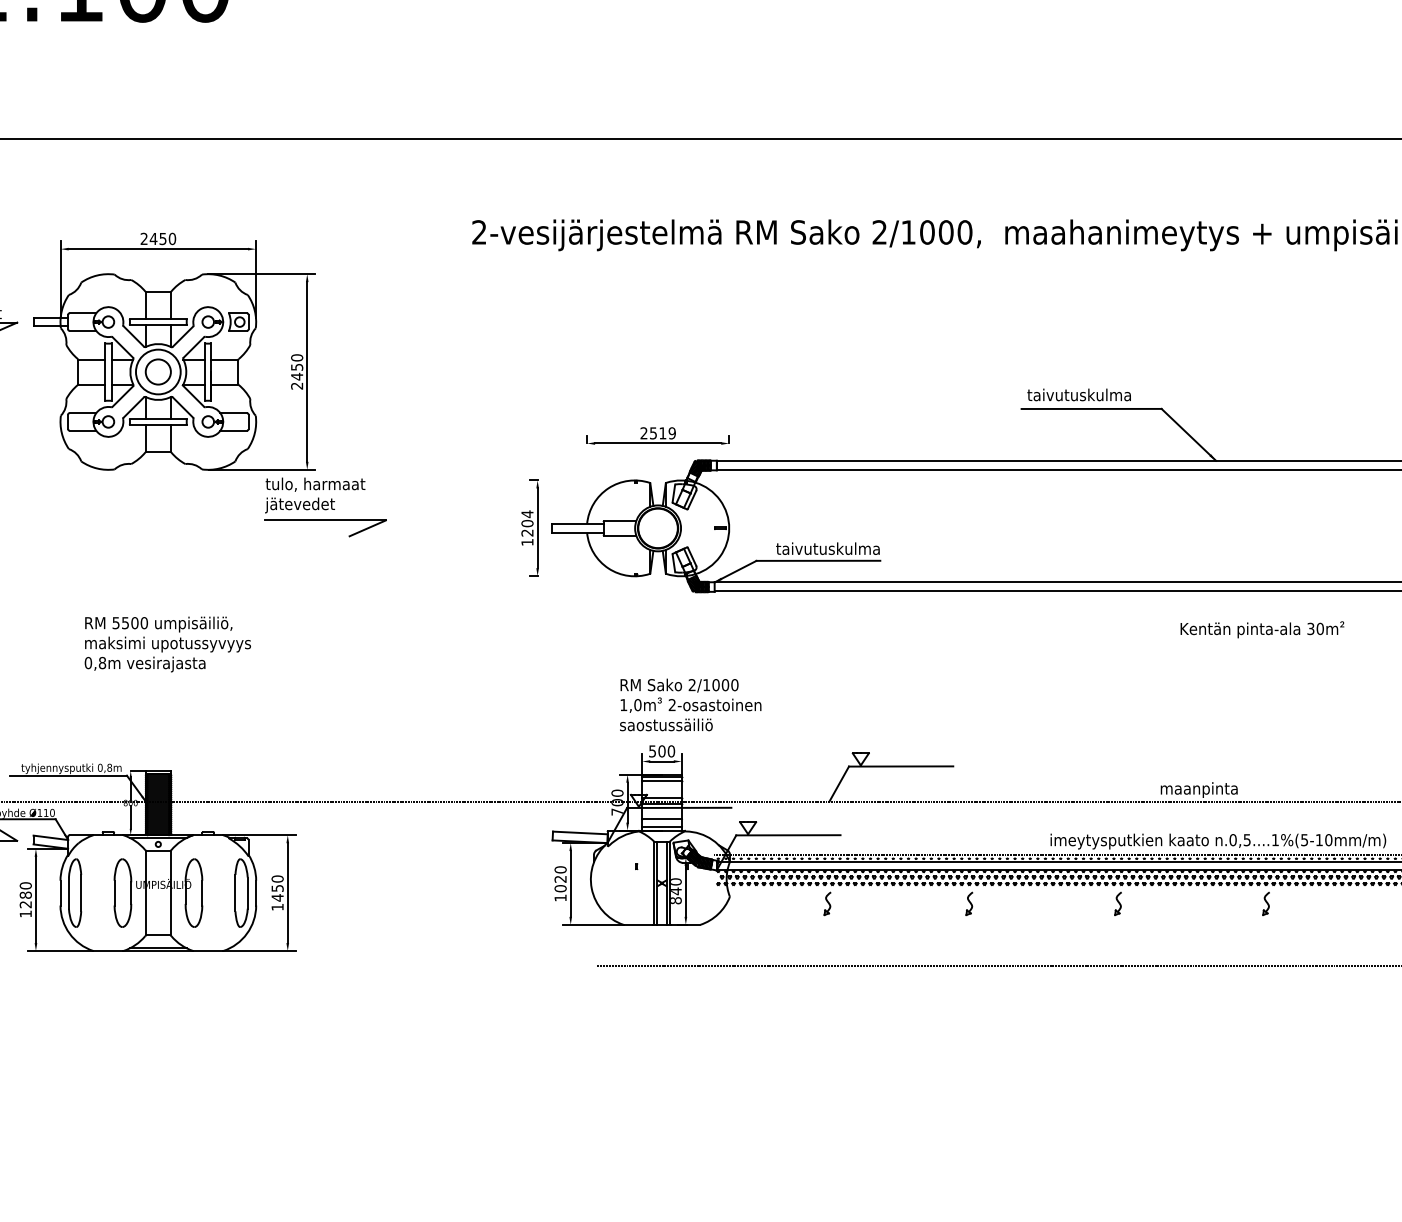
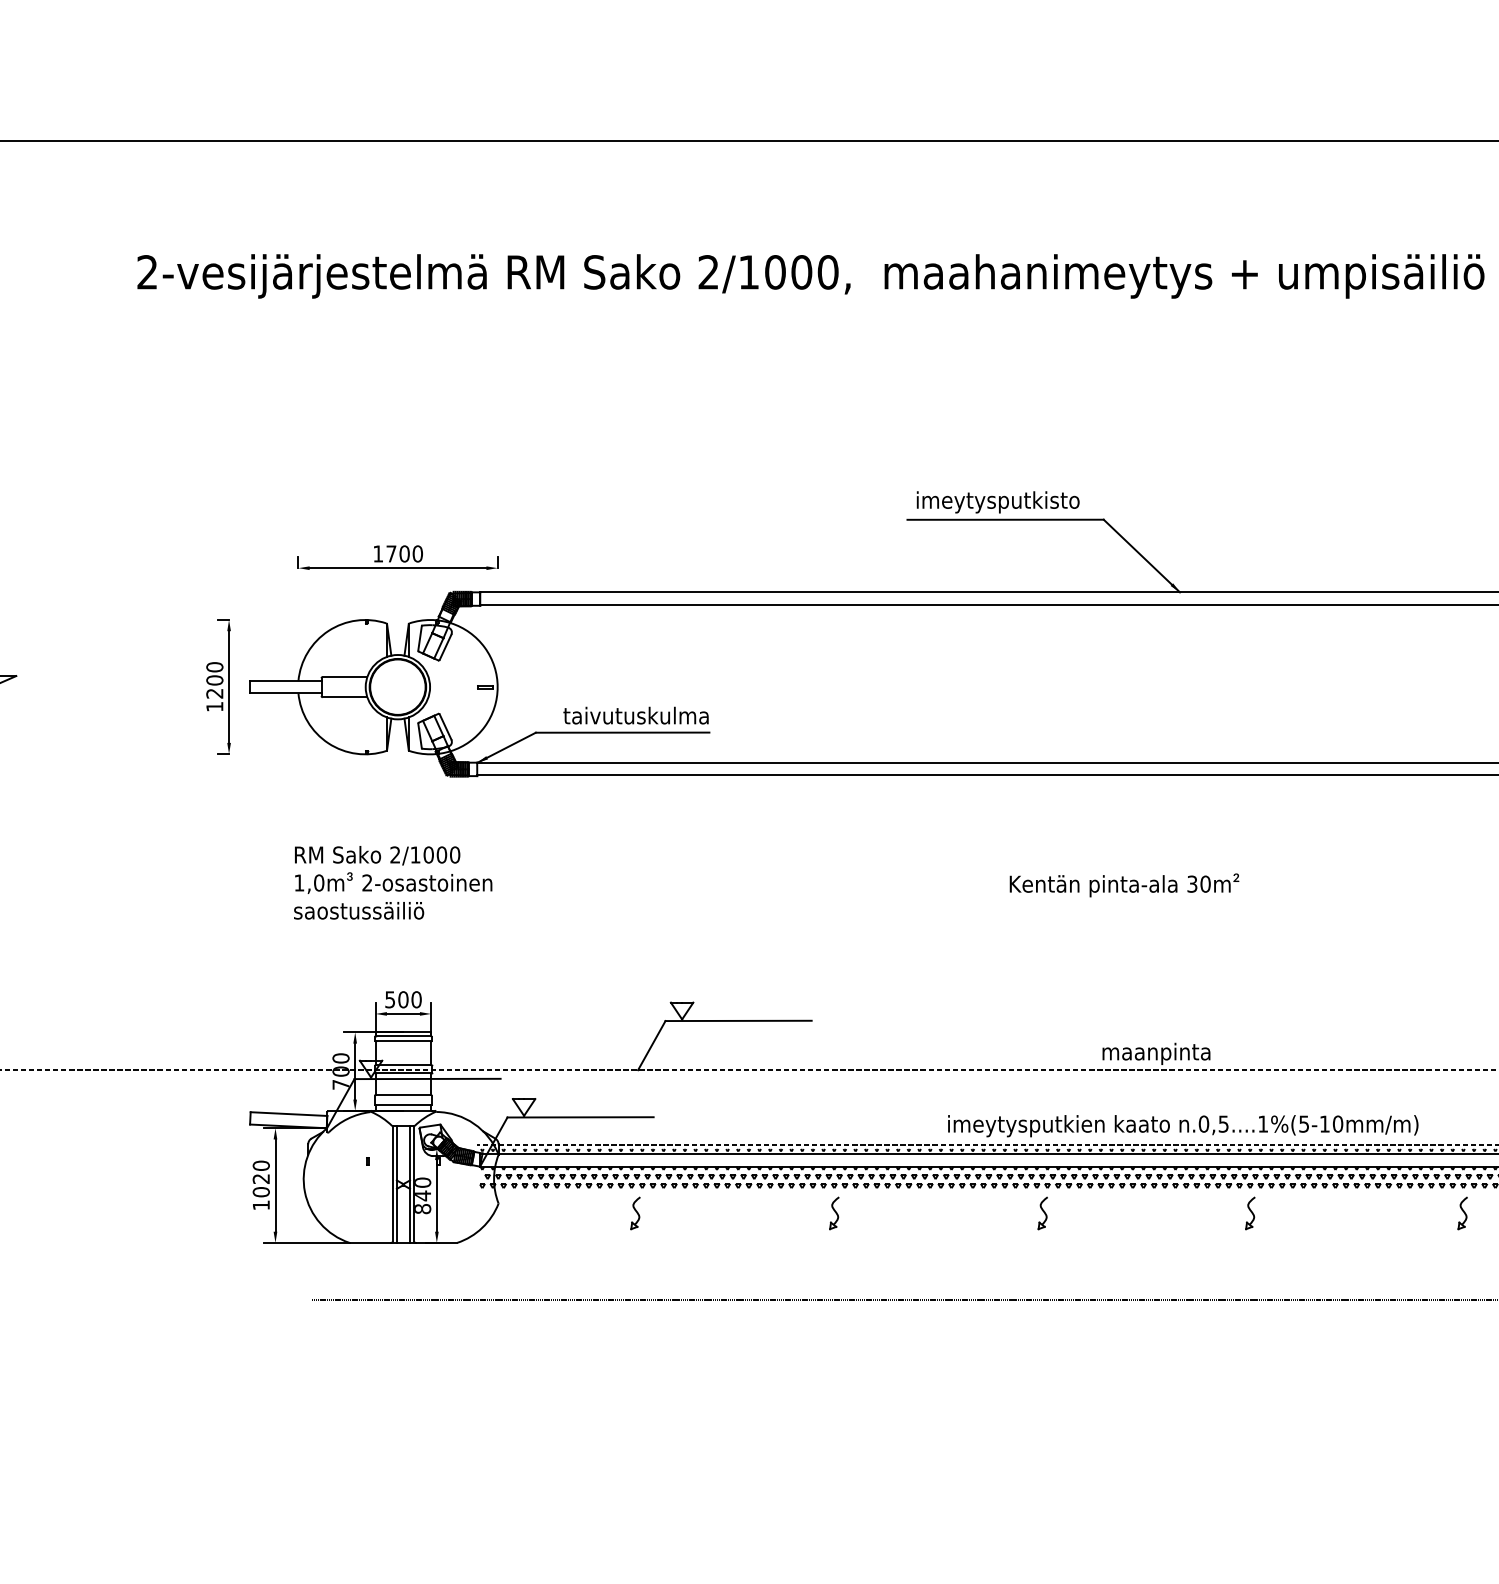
text: (1085, 396) -> (997, 502), taivutuskulma -> imeytysputkisto
text: (657, 433) -> (397, 554), 2519 -> 1700
text: (527, 514) -> (214, 667), 1204 -> 1200
text: (1262, 629) -> (1124, 884), moved
text: (690, 704) -> (392, 882), moved

